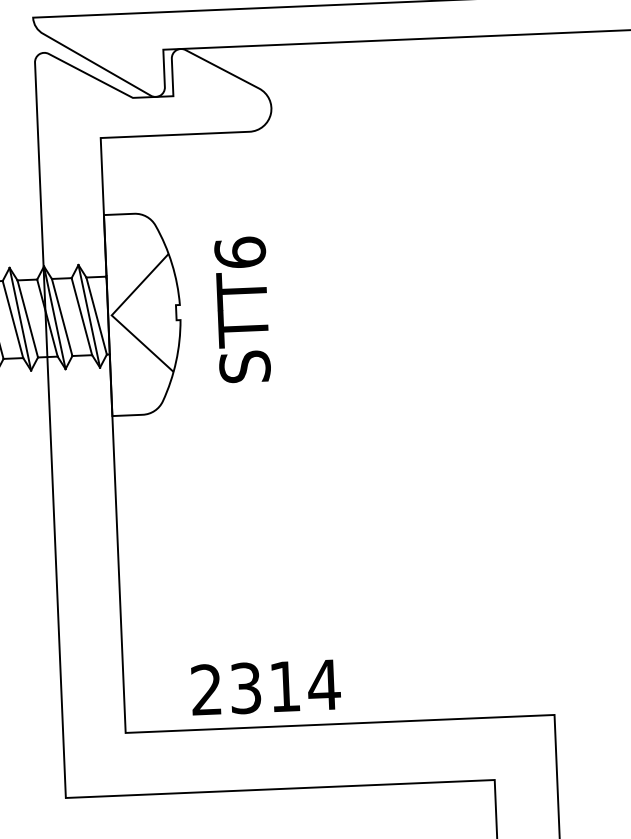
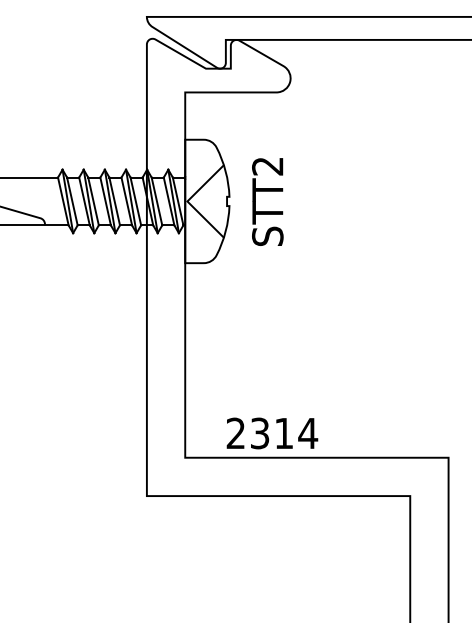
text: (239, 251) -> (267, 165), STT6 -> STT2

